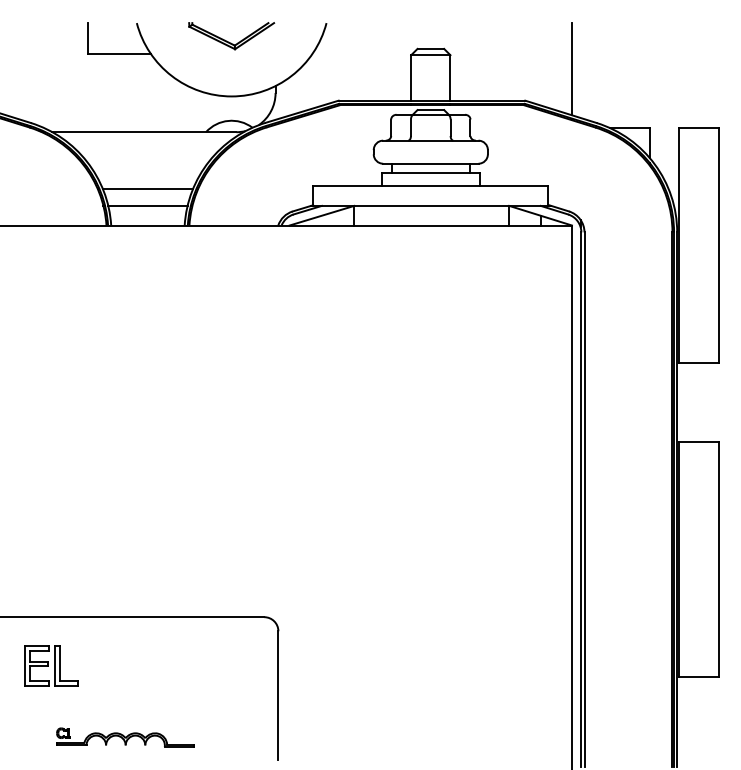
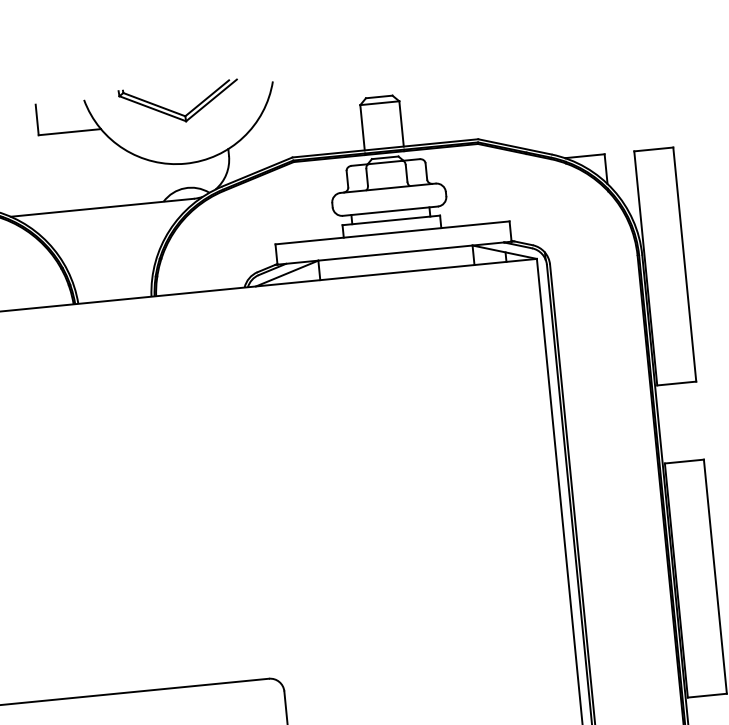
part: (231, 36) -> (179, 104), size x1.4
line: (571, 69) -> (521, 103), removed
line: (147, 188) -> (110, 263), removed
line: (147, 205) -> (112, 280), removed

